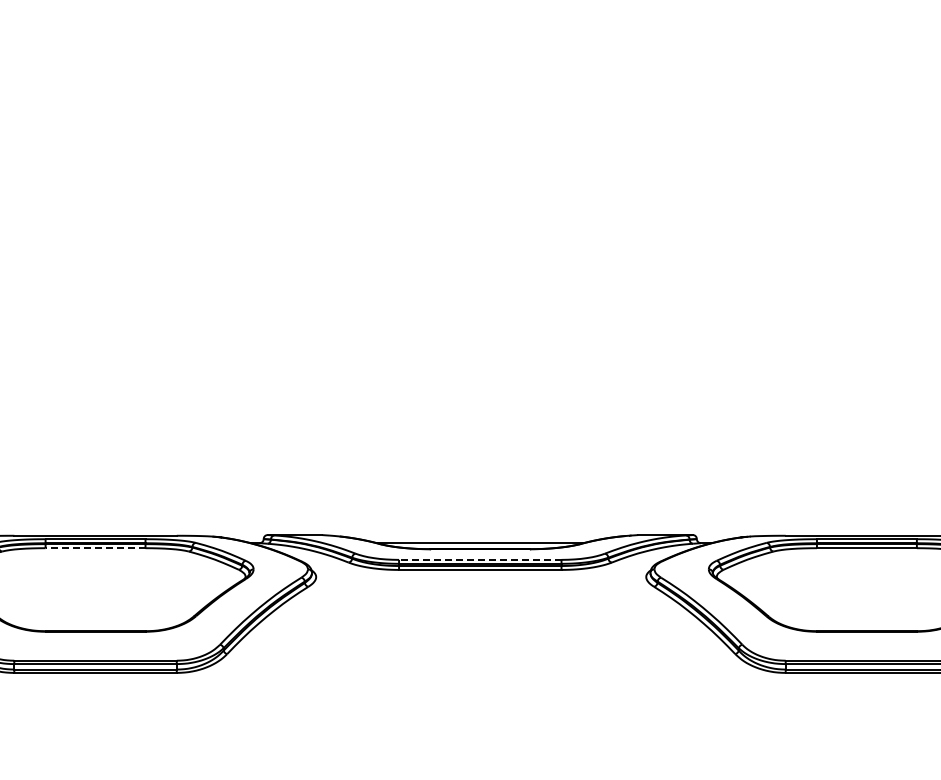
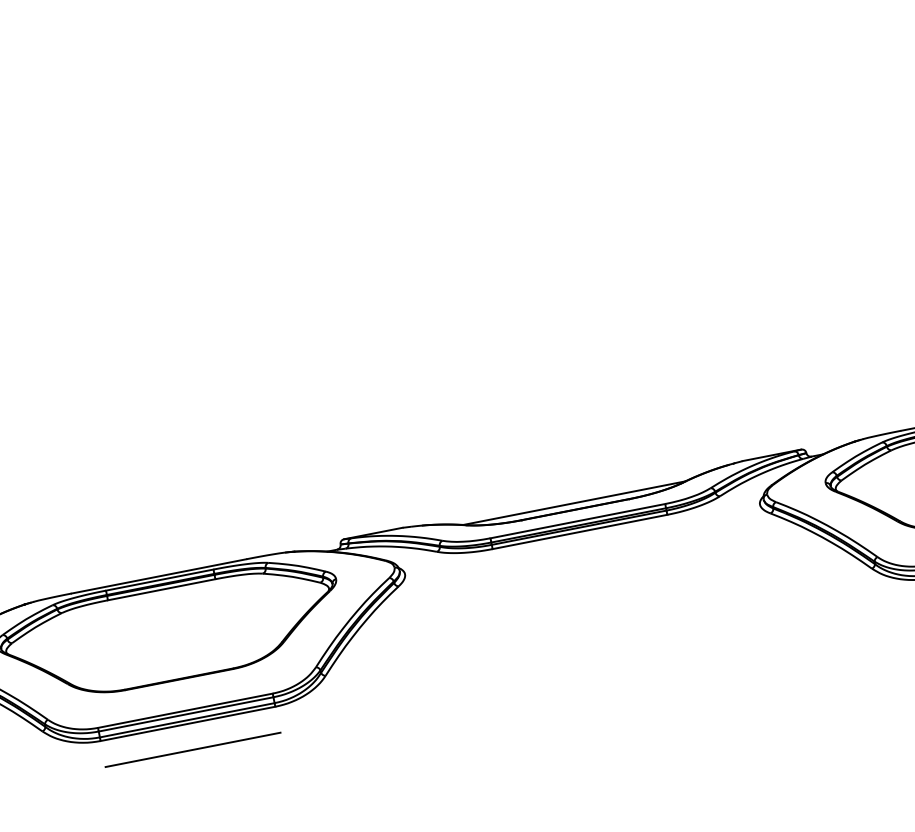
line: (95, 548) -> (161, 590), dashed -> solid
line: (479, 559) -> (576, 520), dashed -> solid
line: (95, 696) -> (192, 749), added

